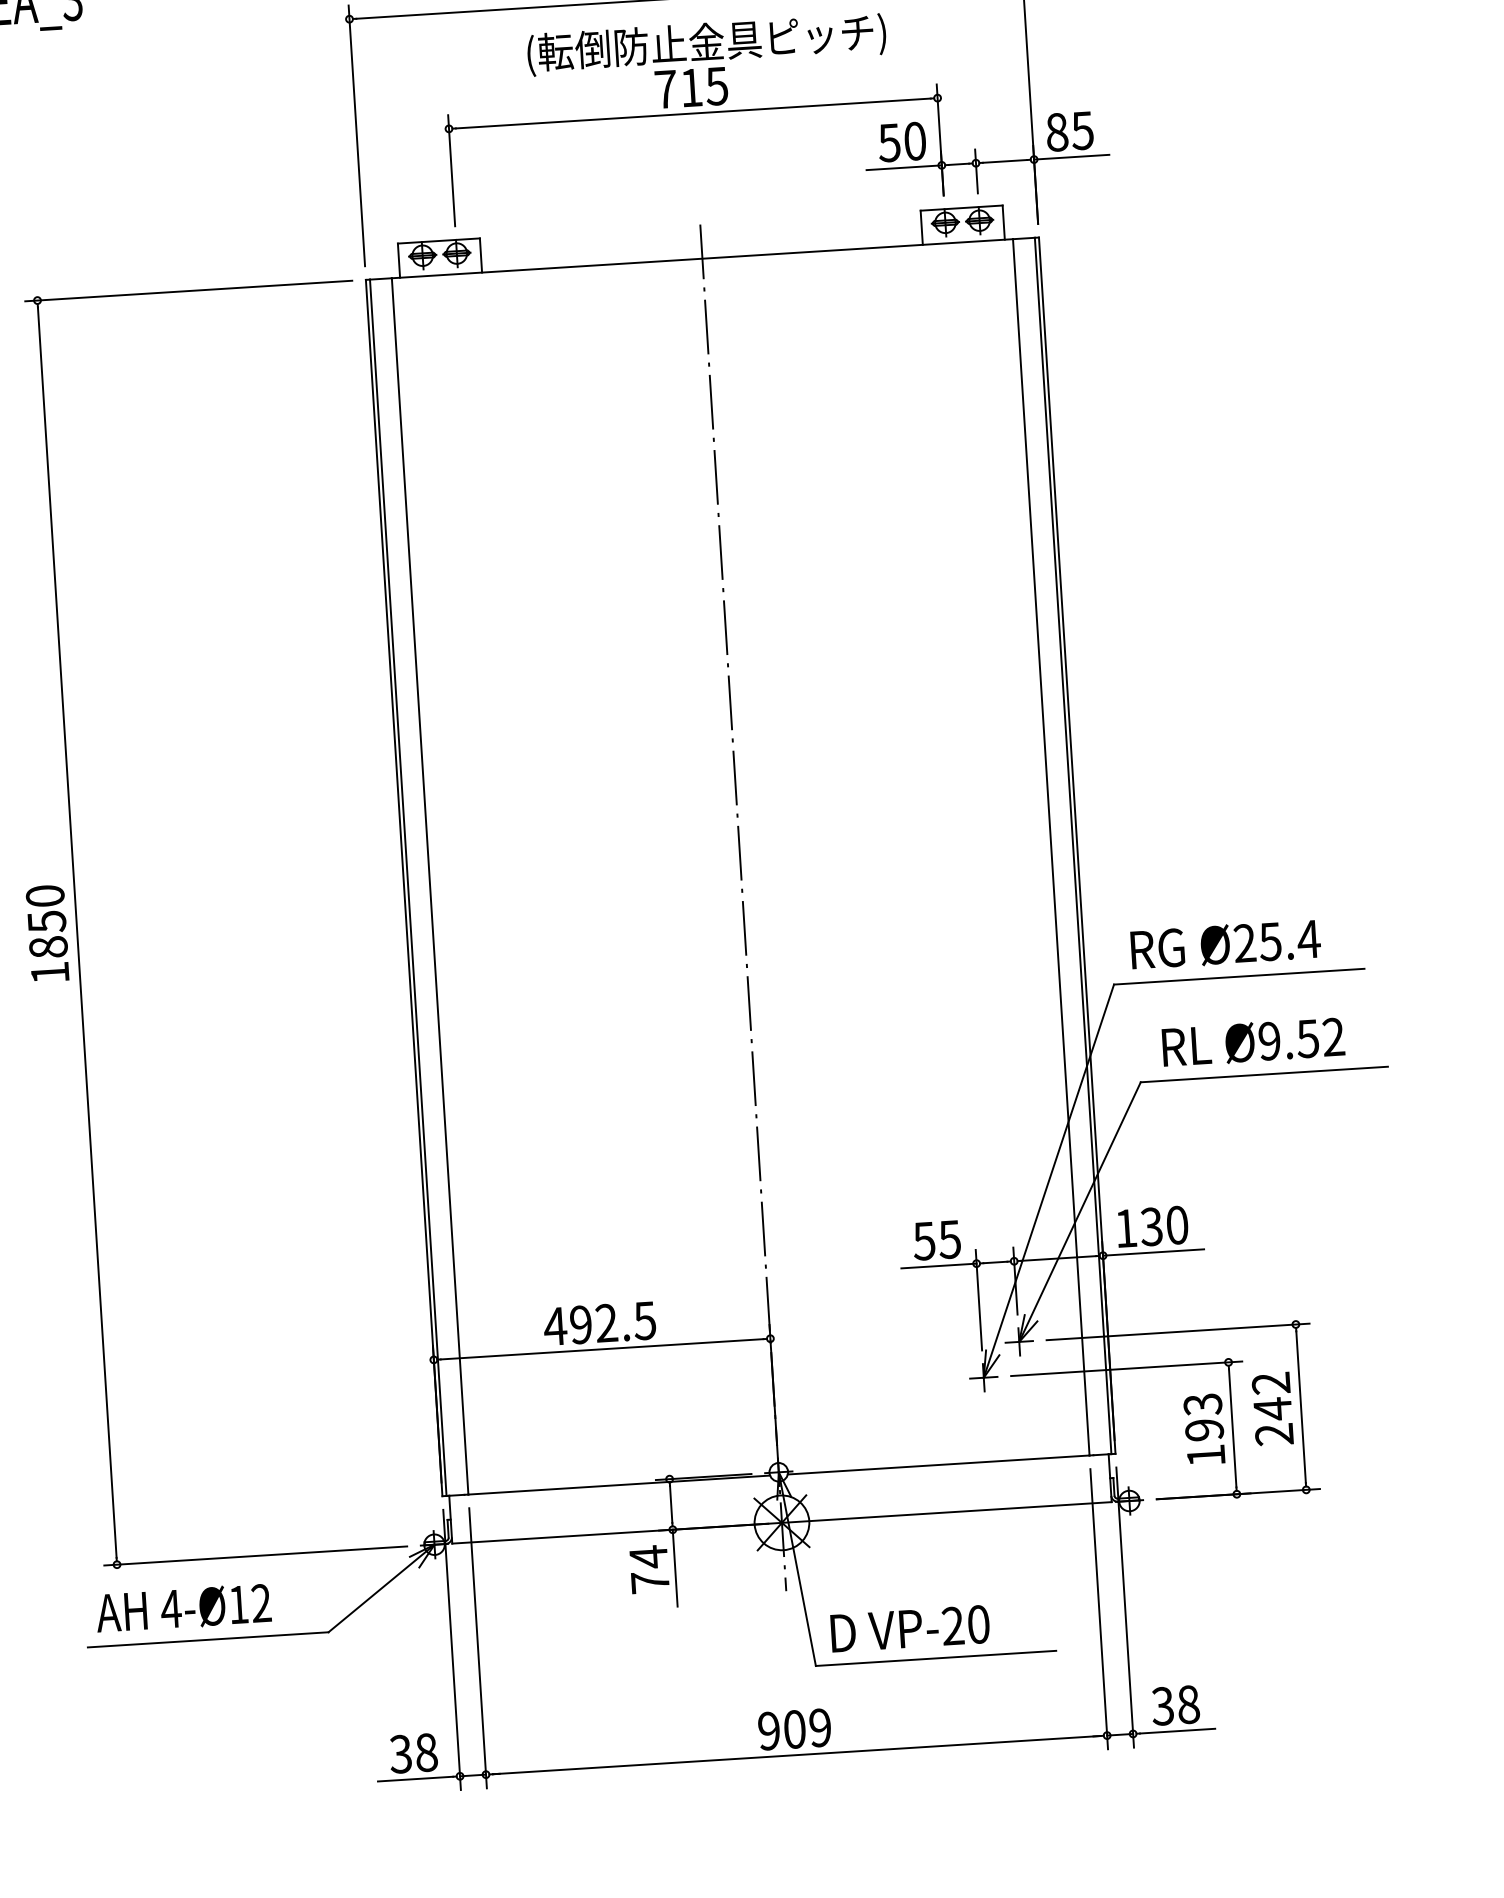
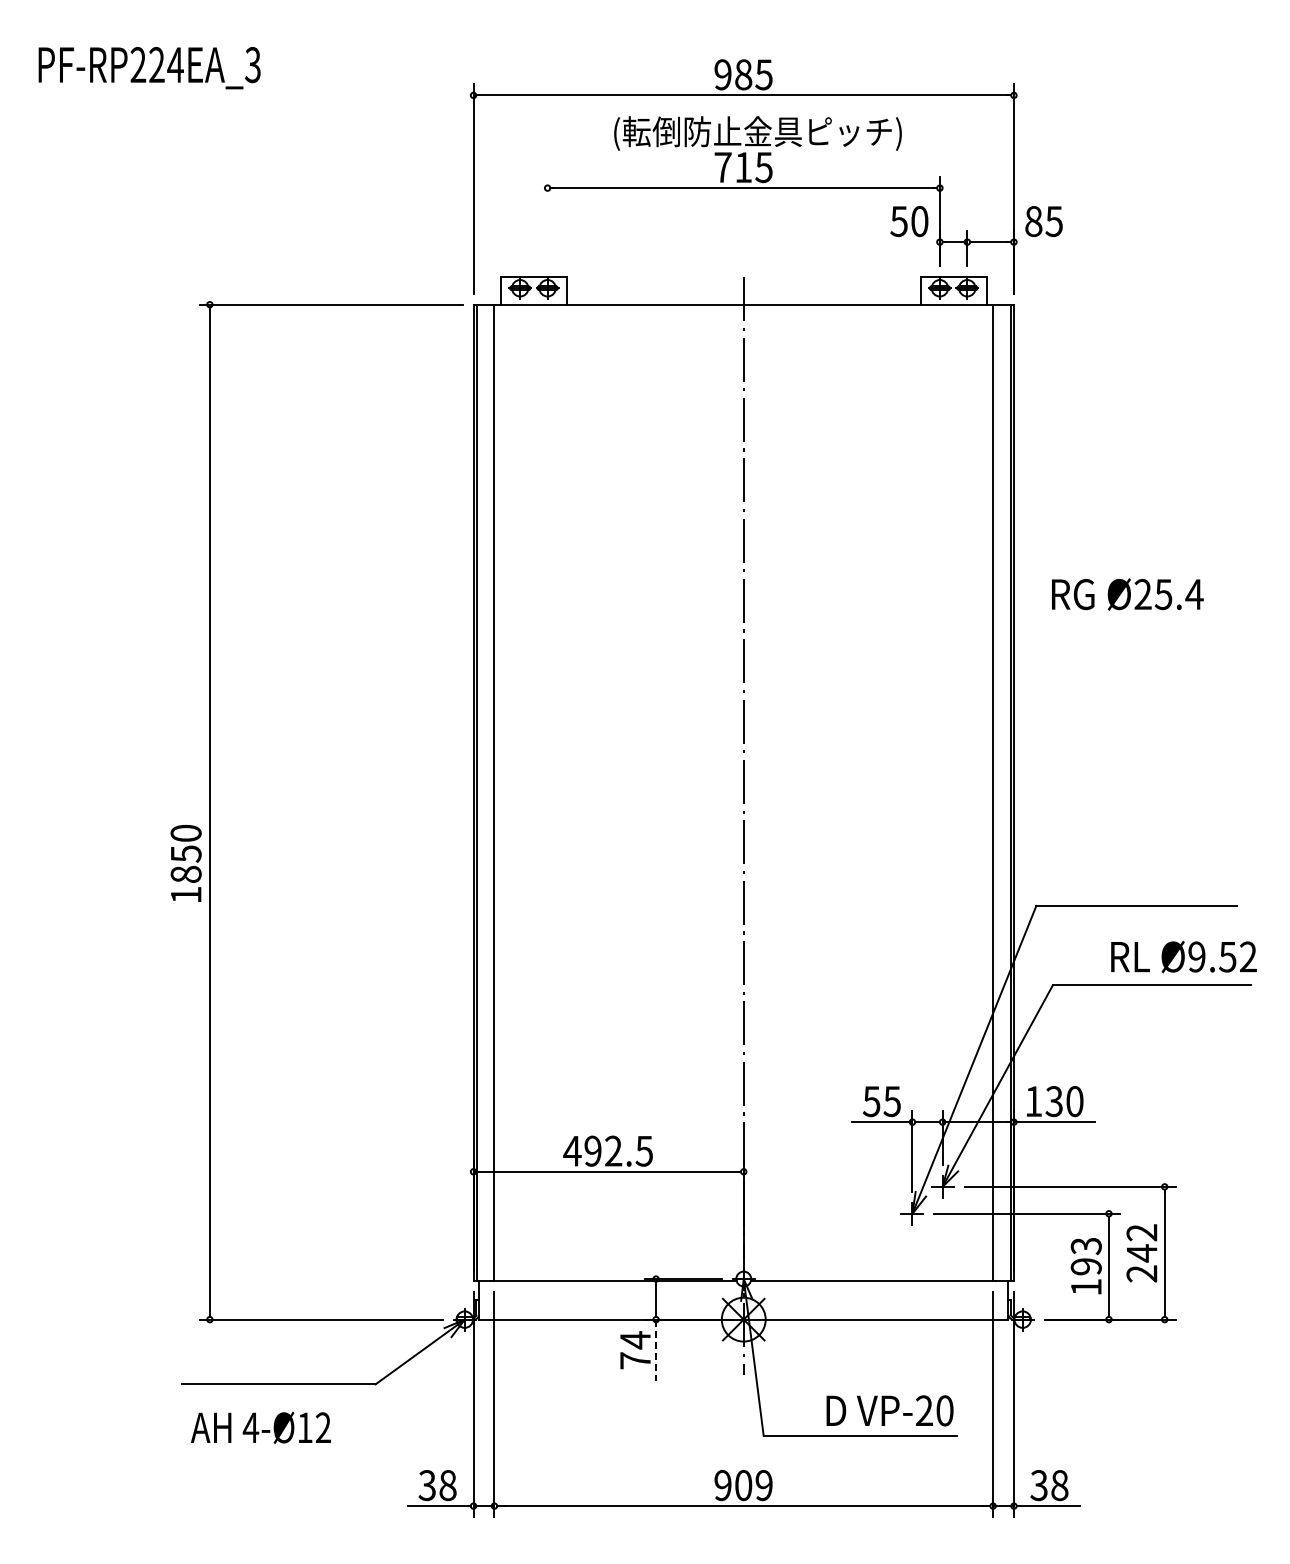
line: (1070, 157) -> (1043, 242), removed
line: (904, 168) -> (909, 242), removed
line: (451, 170) -> (547, 221), removed
text: (46, 933) -> (185, 863), moved
text: (1225, 944) -> (1127, 594), moved
text: (1252, 1041) -> (1183, 956), moved
line: (675, 1568) -> (656, 1350), solid -> dashed
text: (183, 1607) -> (260, 1427), moved
text: (909, 1628) -> (889, 1410), moved

